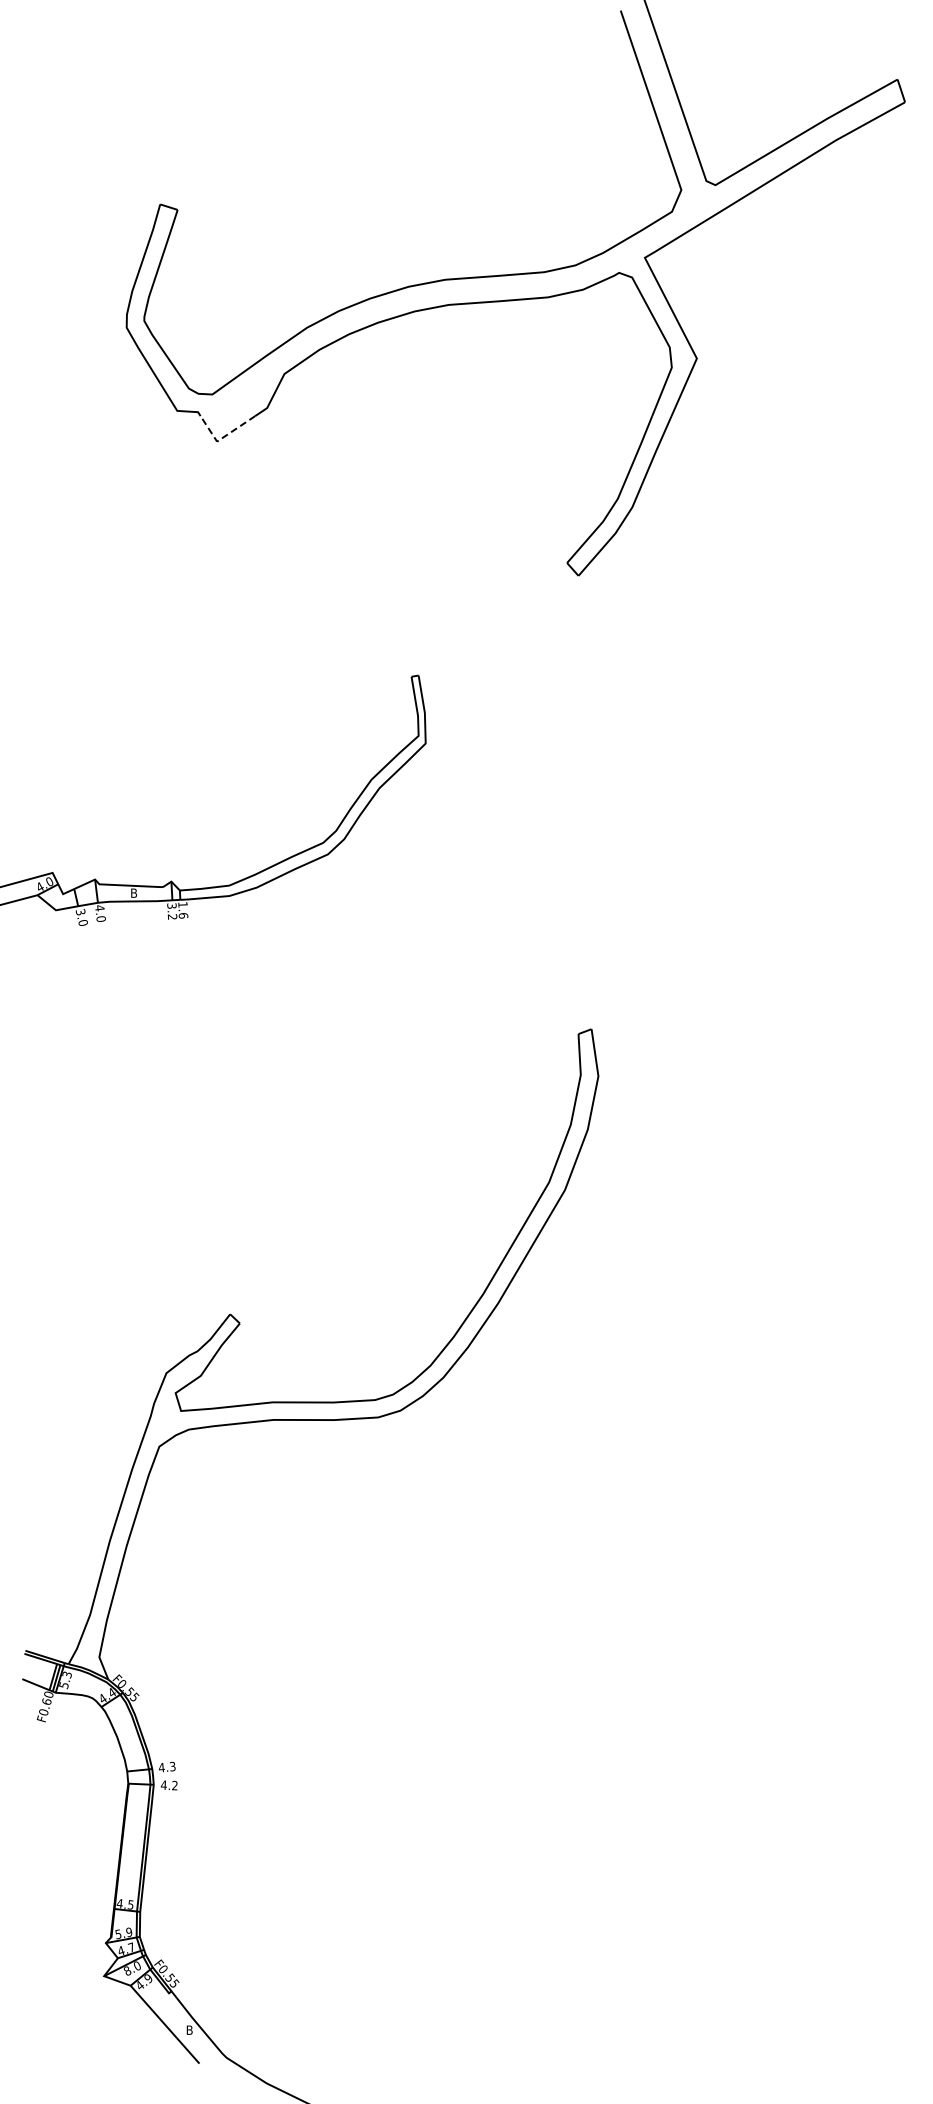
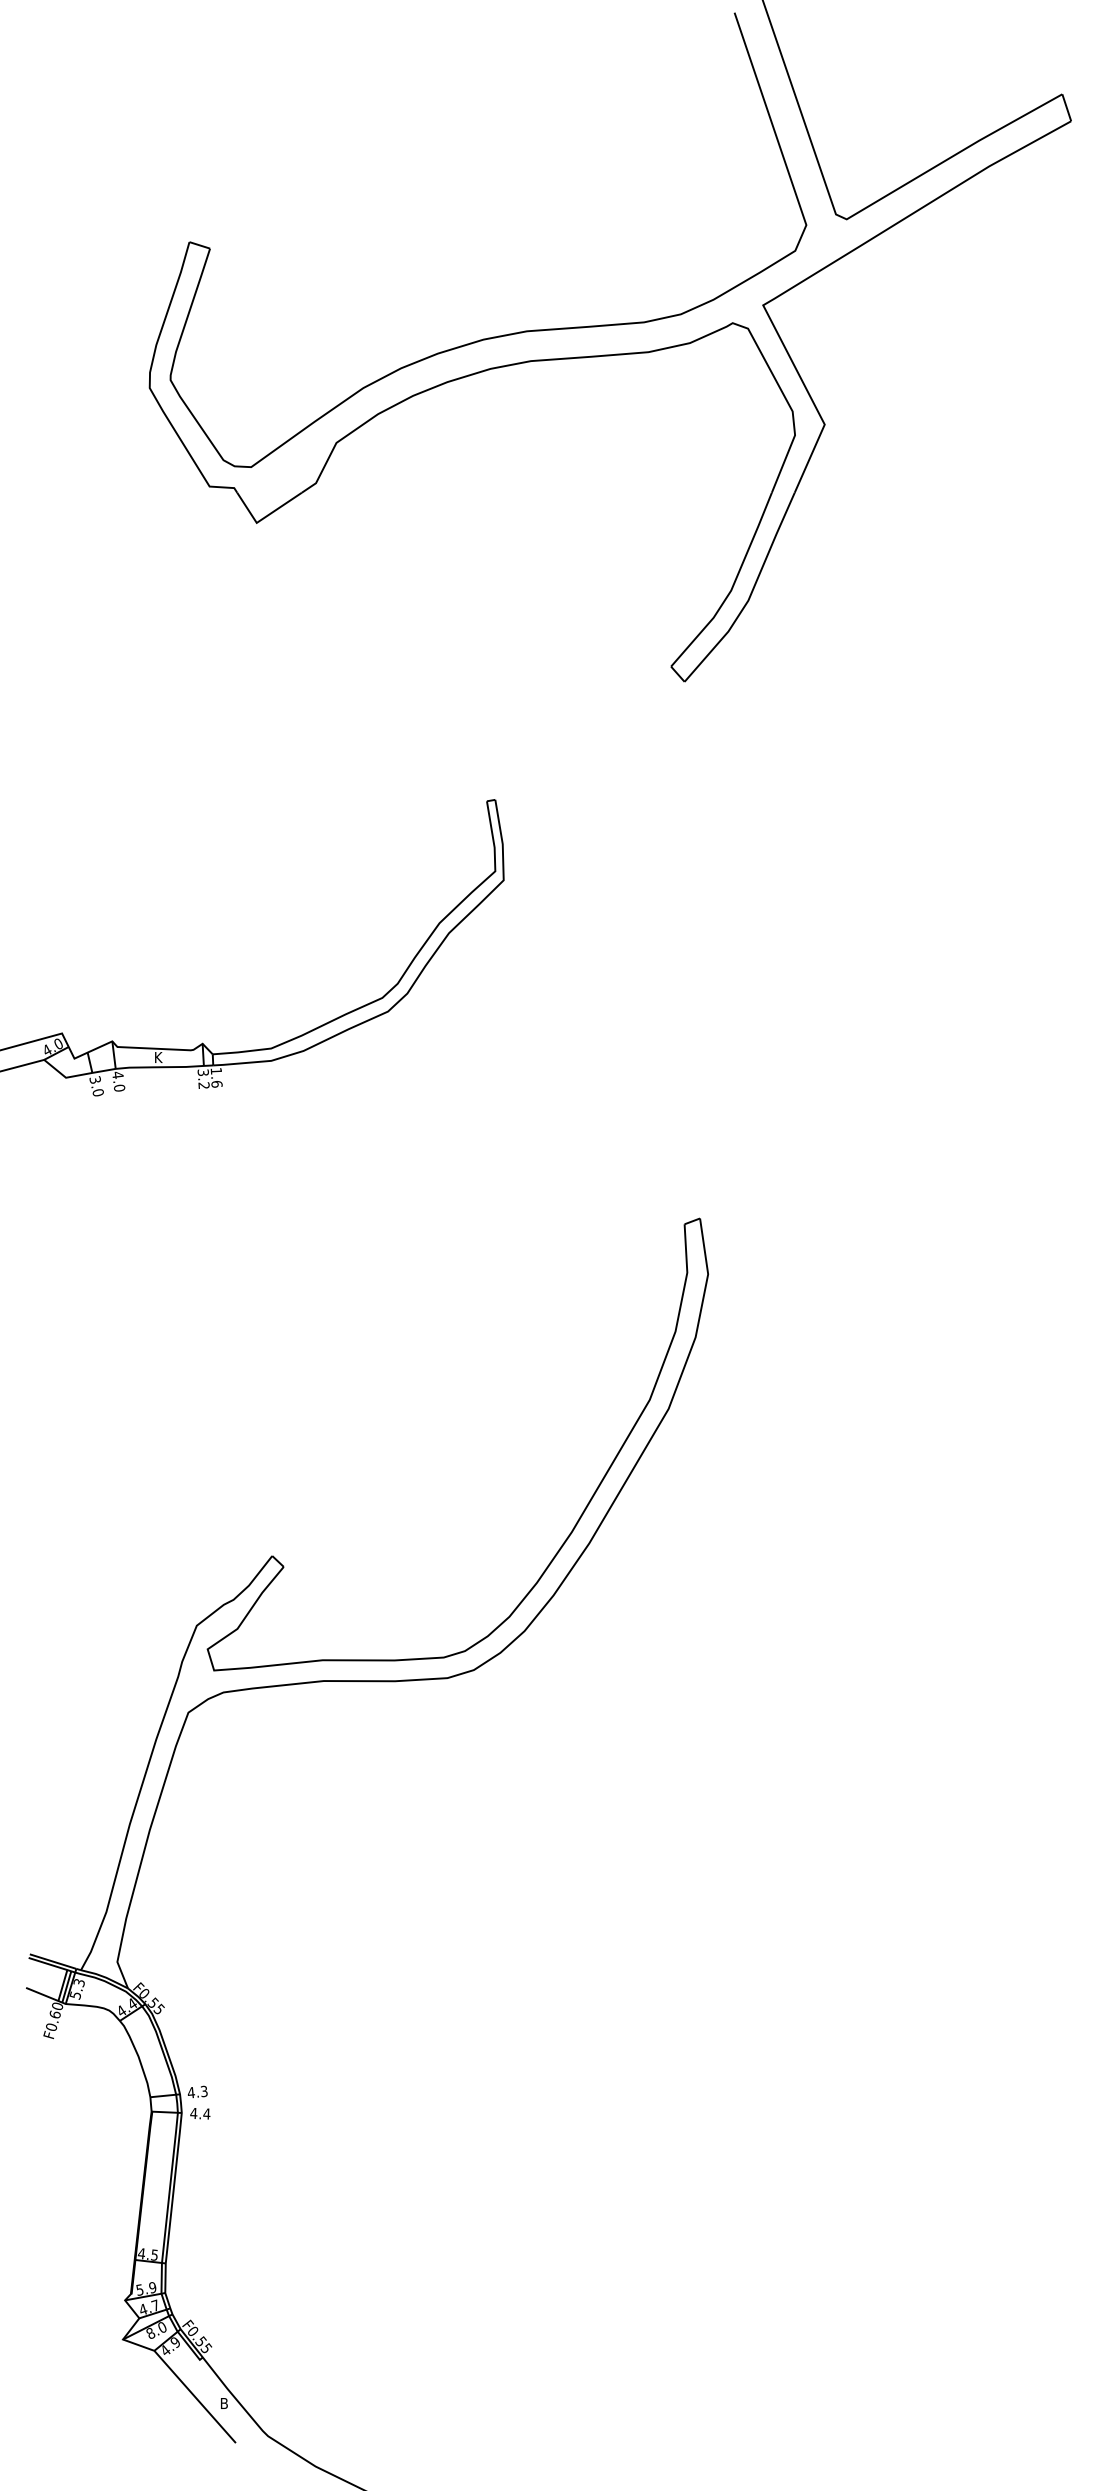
line: (222, 437) -> (263, 518), dashed -> solid
text: (134, 892) -> (158, 1056), B -> K
text: (174, 1785) -> (206, 2113), 4.2 -> 4.4

